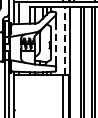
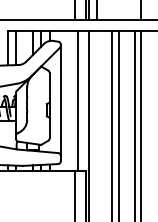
line: (64, 40) -> (77, 100), dashed -> solid
line: (56, 42) -> (61, 104), dashed -> solid

